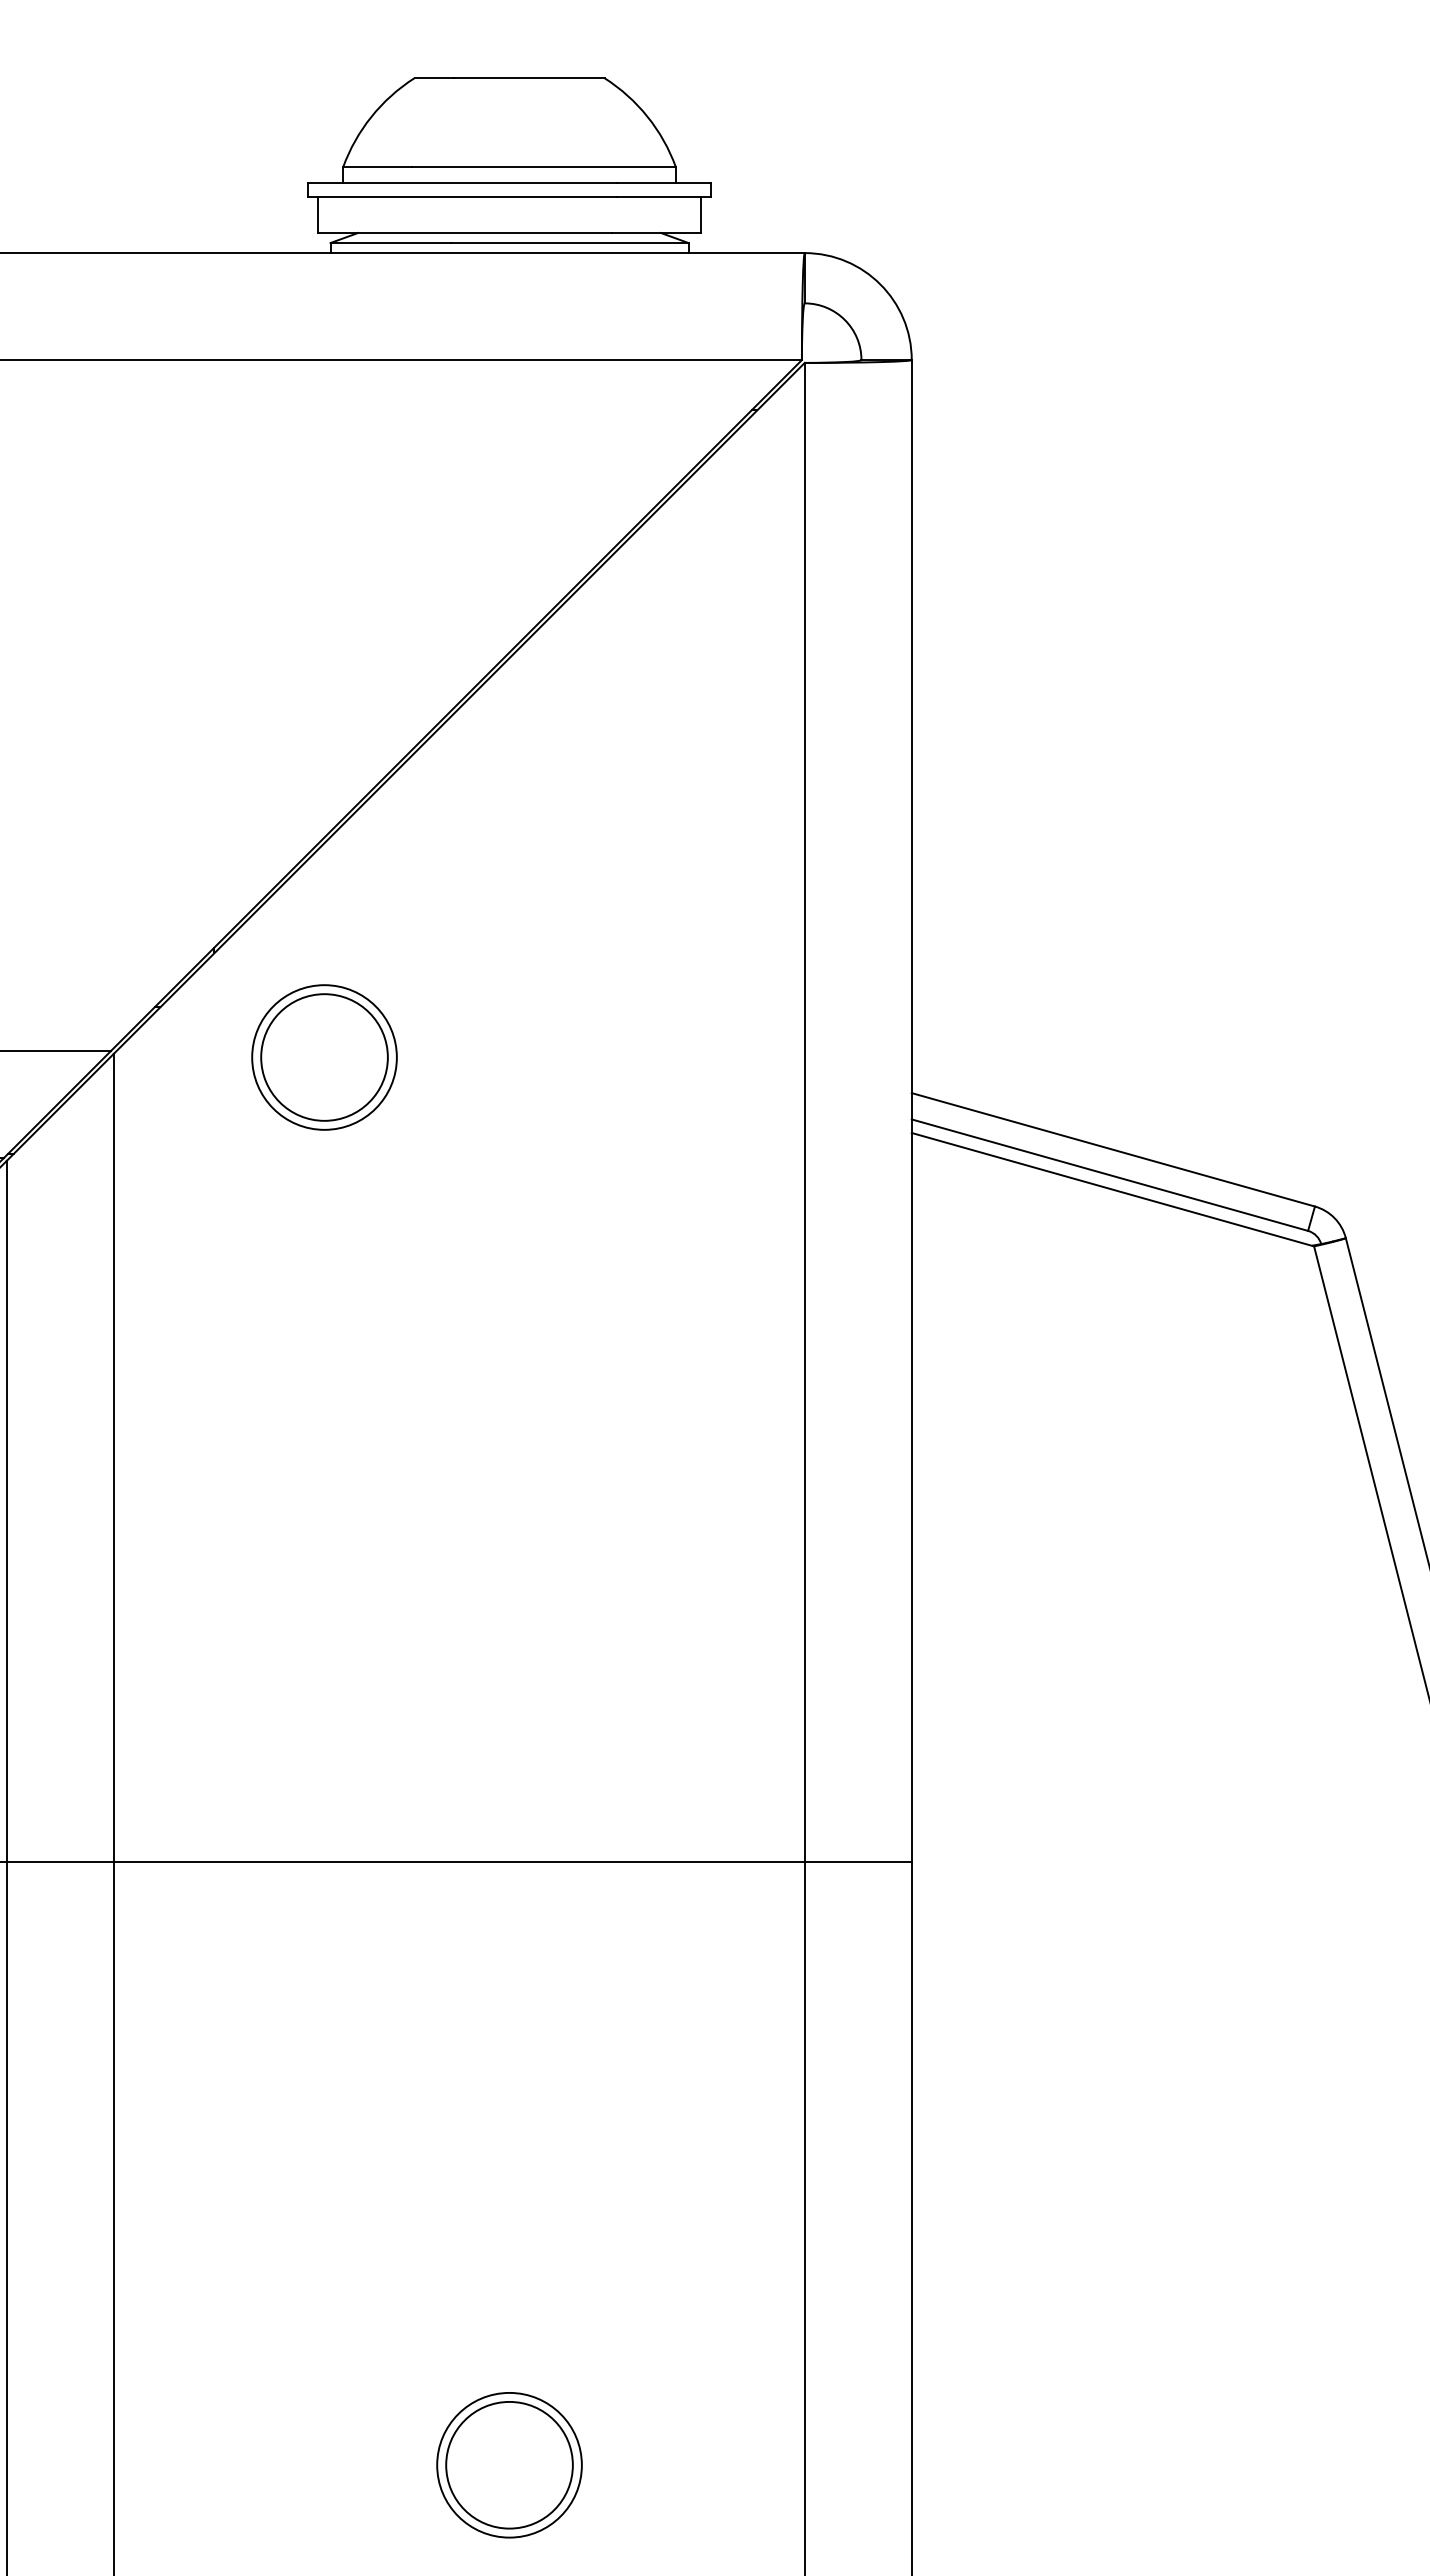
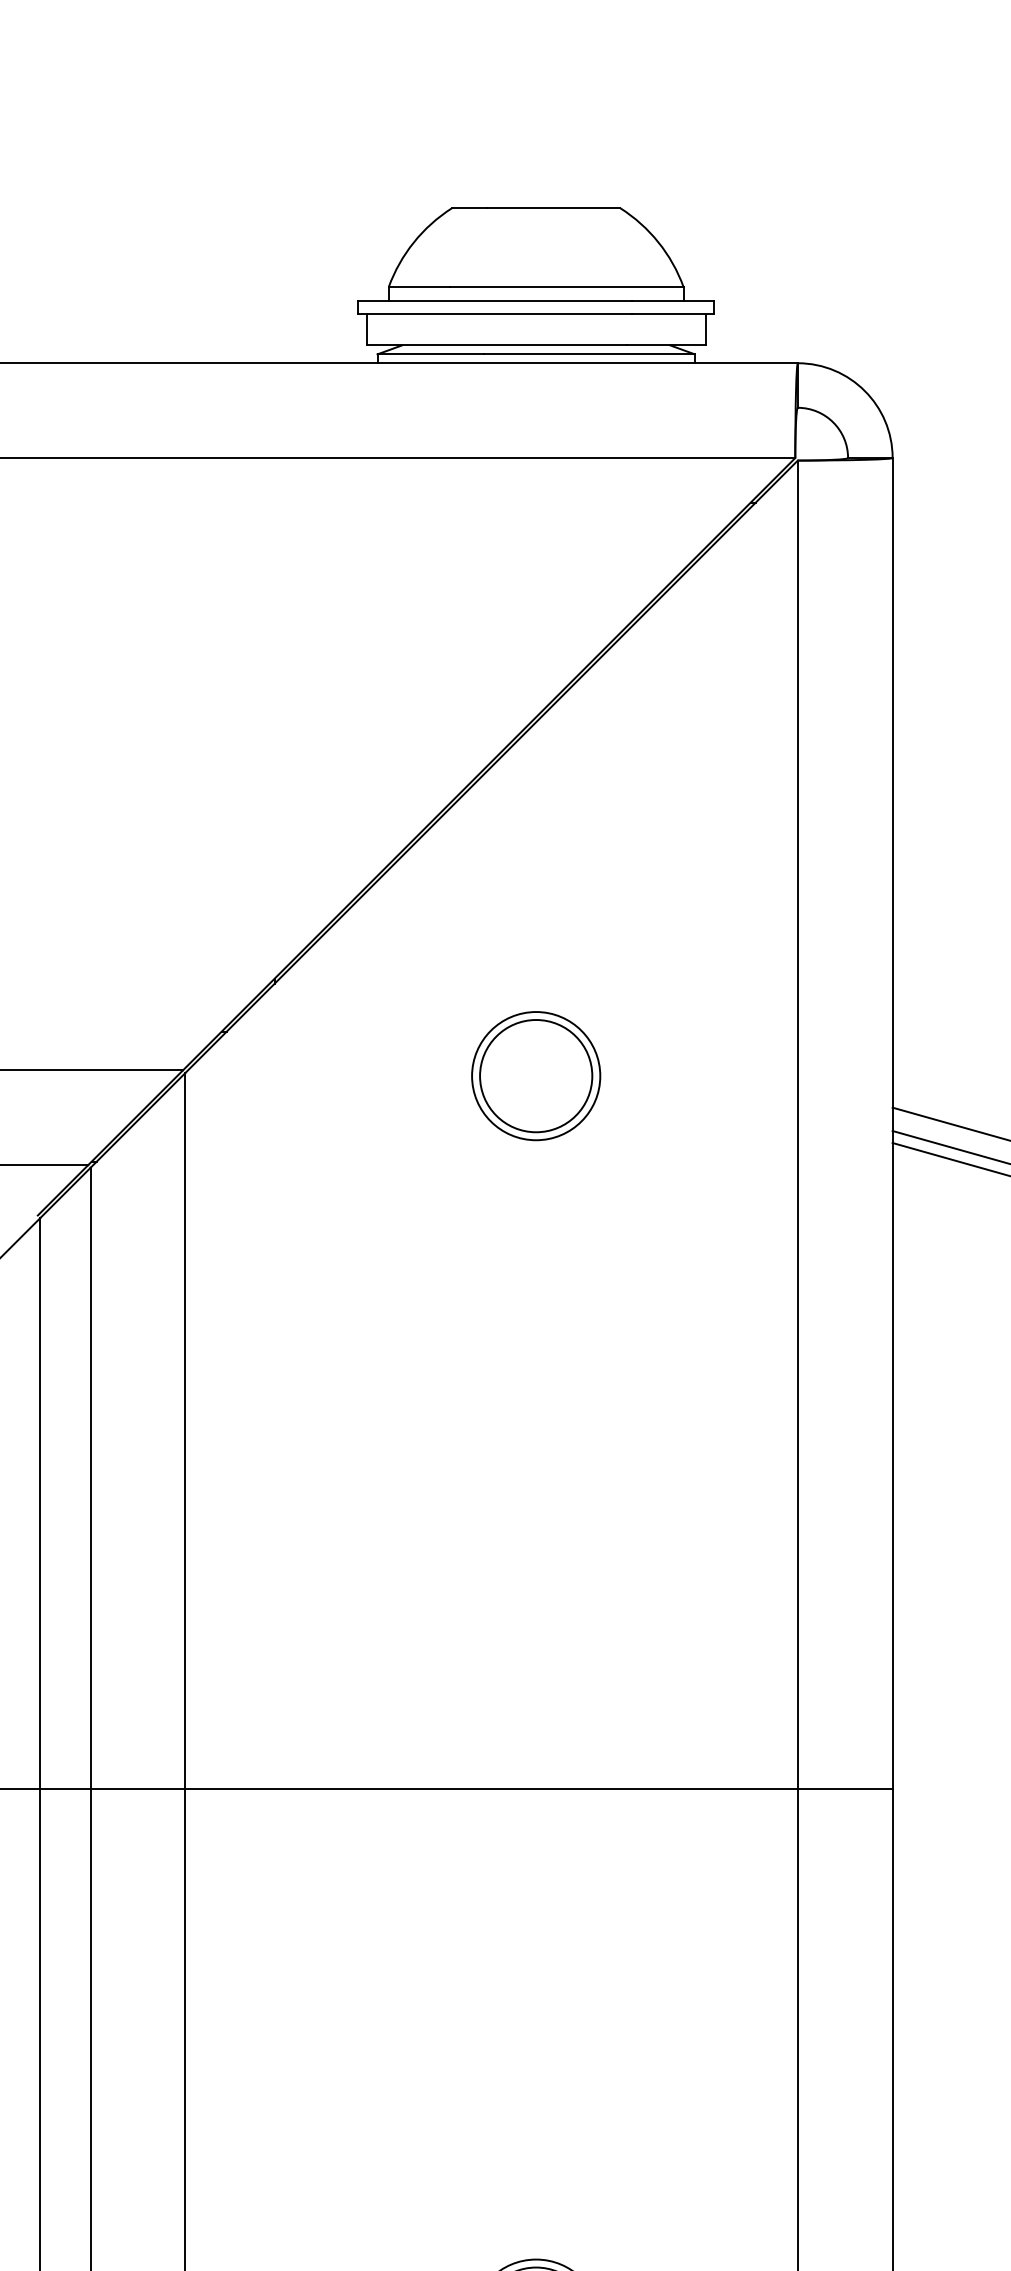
part: (324, 1057) -> (536, 1076), moved

